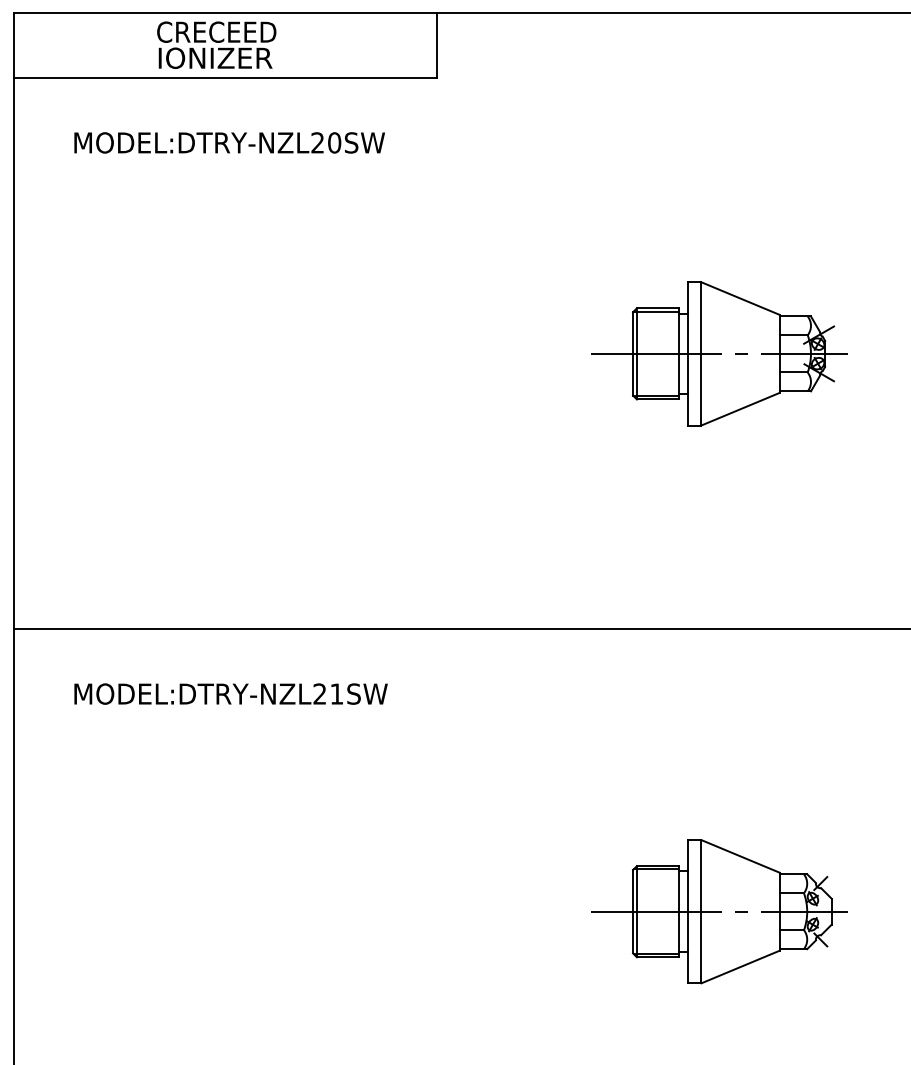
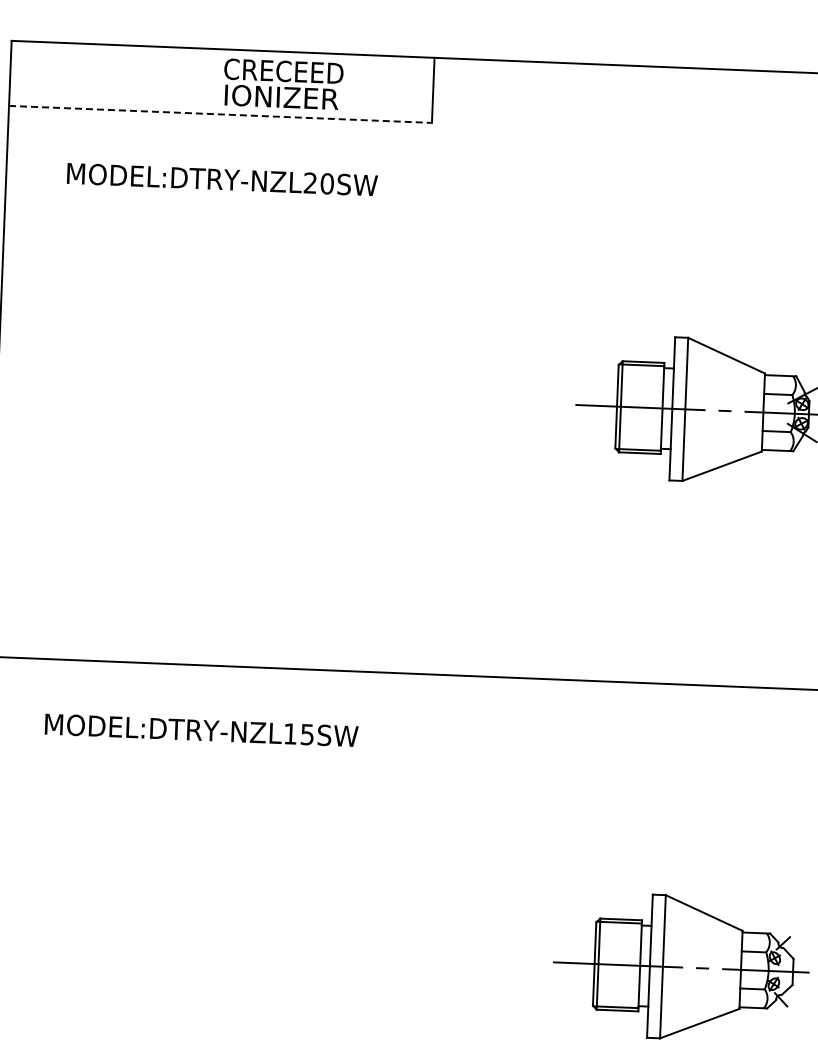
text: (216, 44) -> (283, 83), moved
line: (225, 77) -> (220, 114), solid -> dashed
text: (328, 693) -> (299, 733), MODEL:DTRY-NZL21SW -> MODEL:DTRY-NZL15SW

